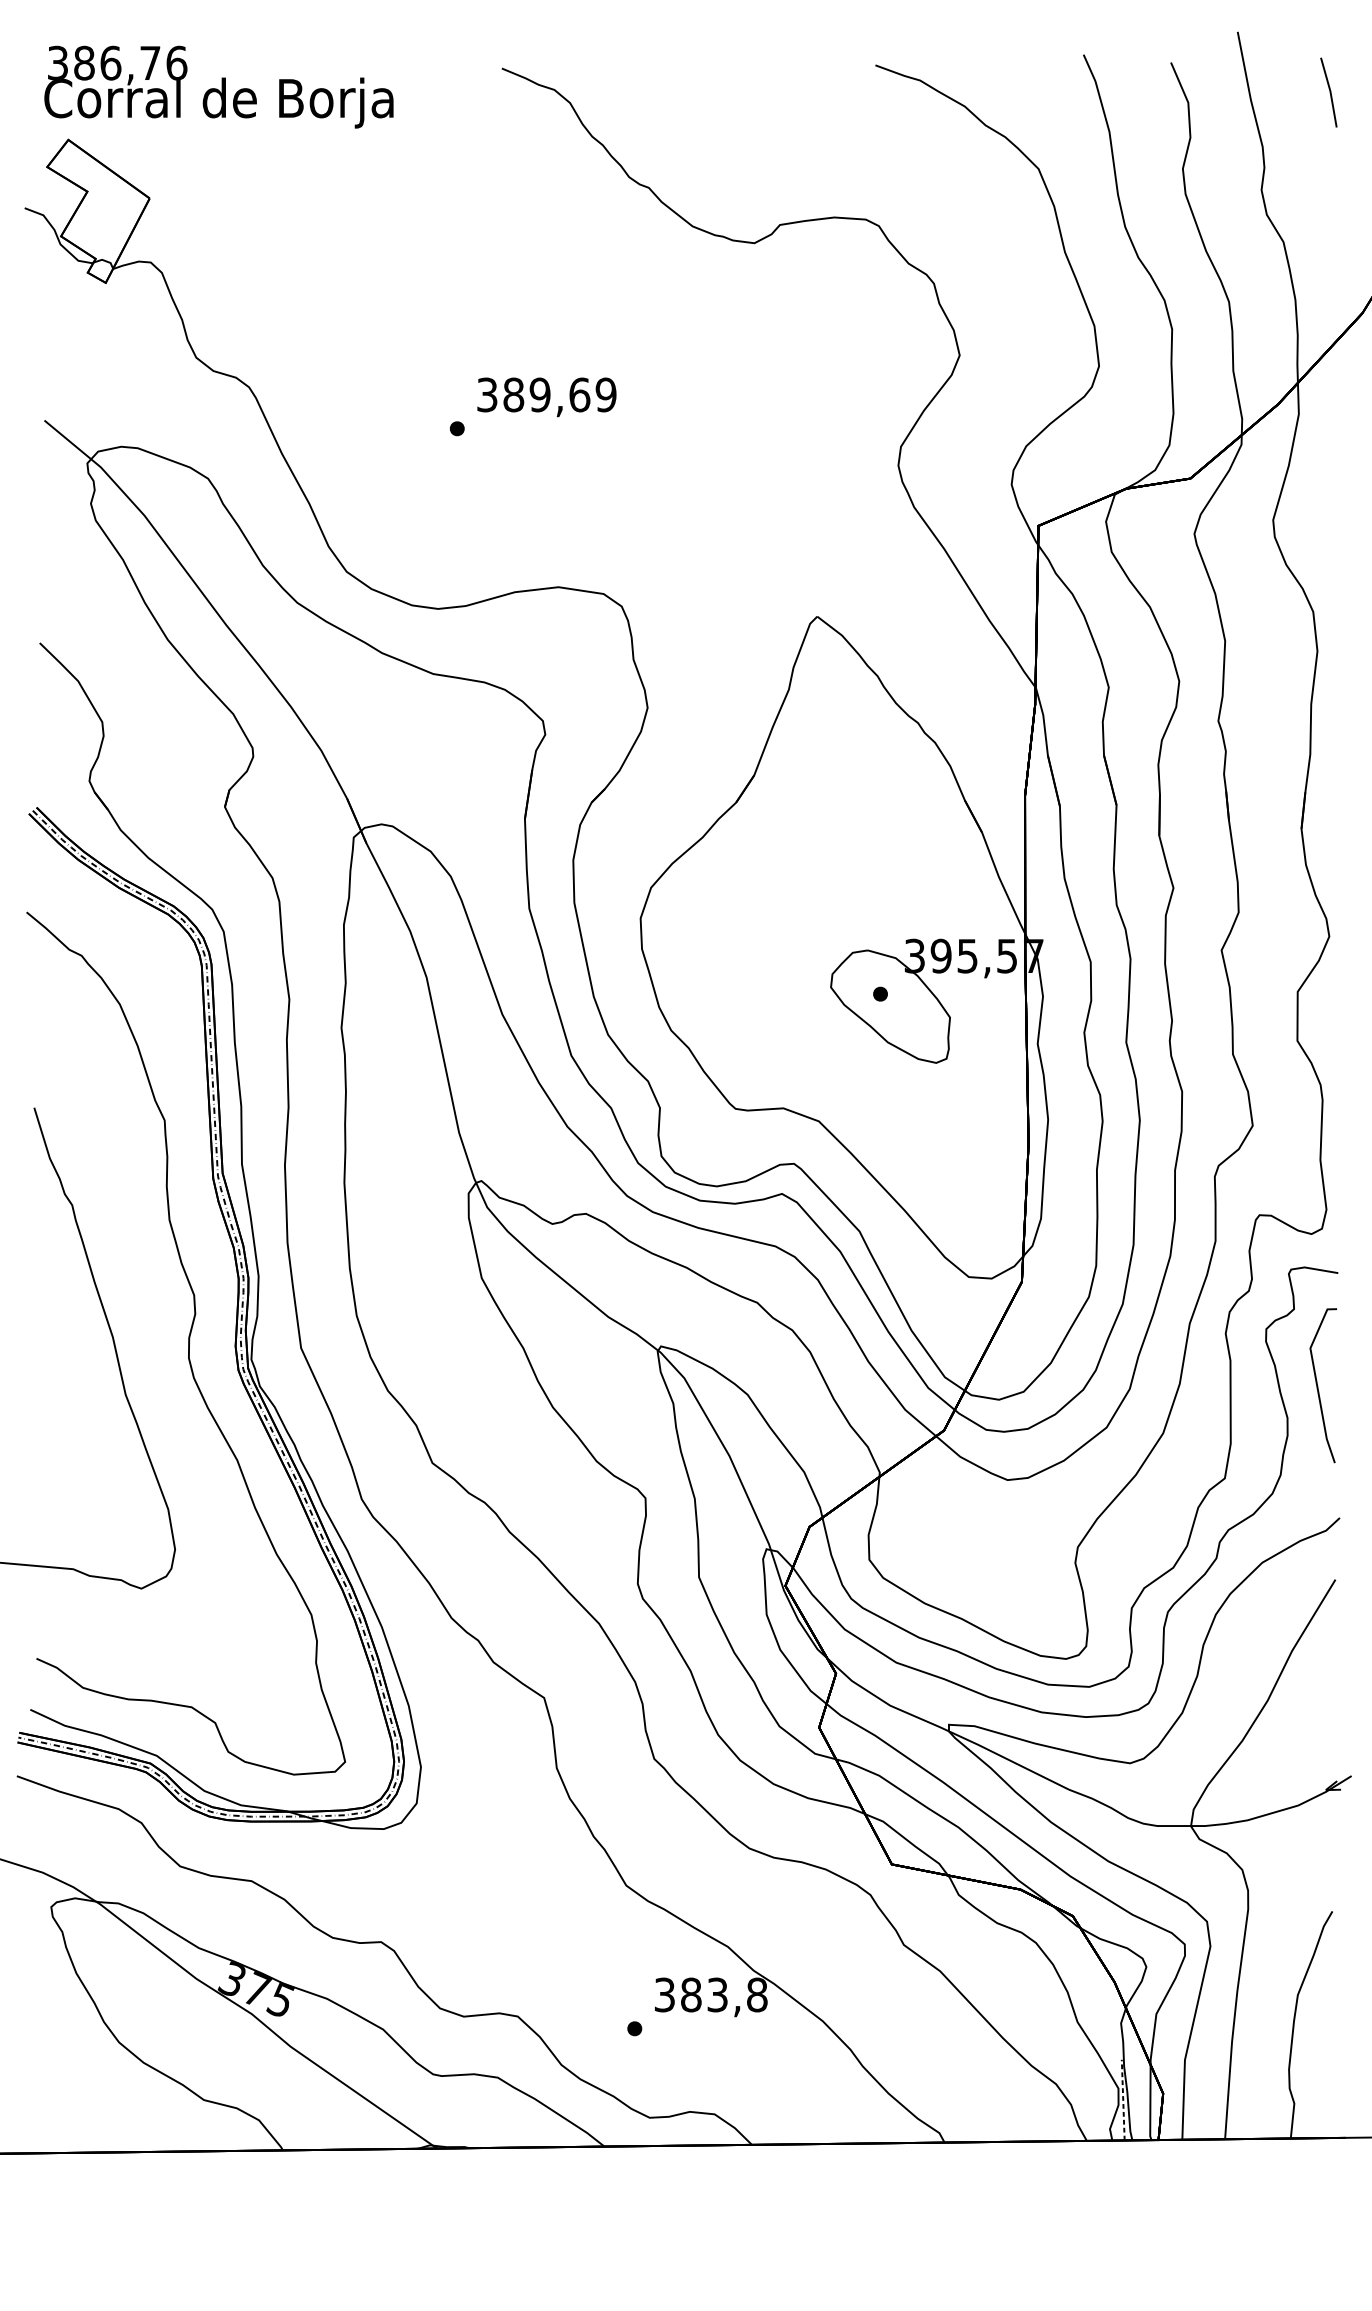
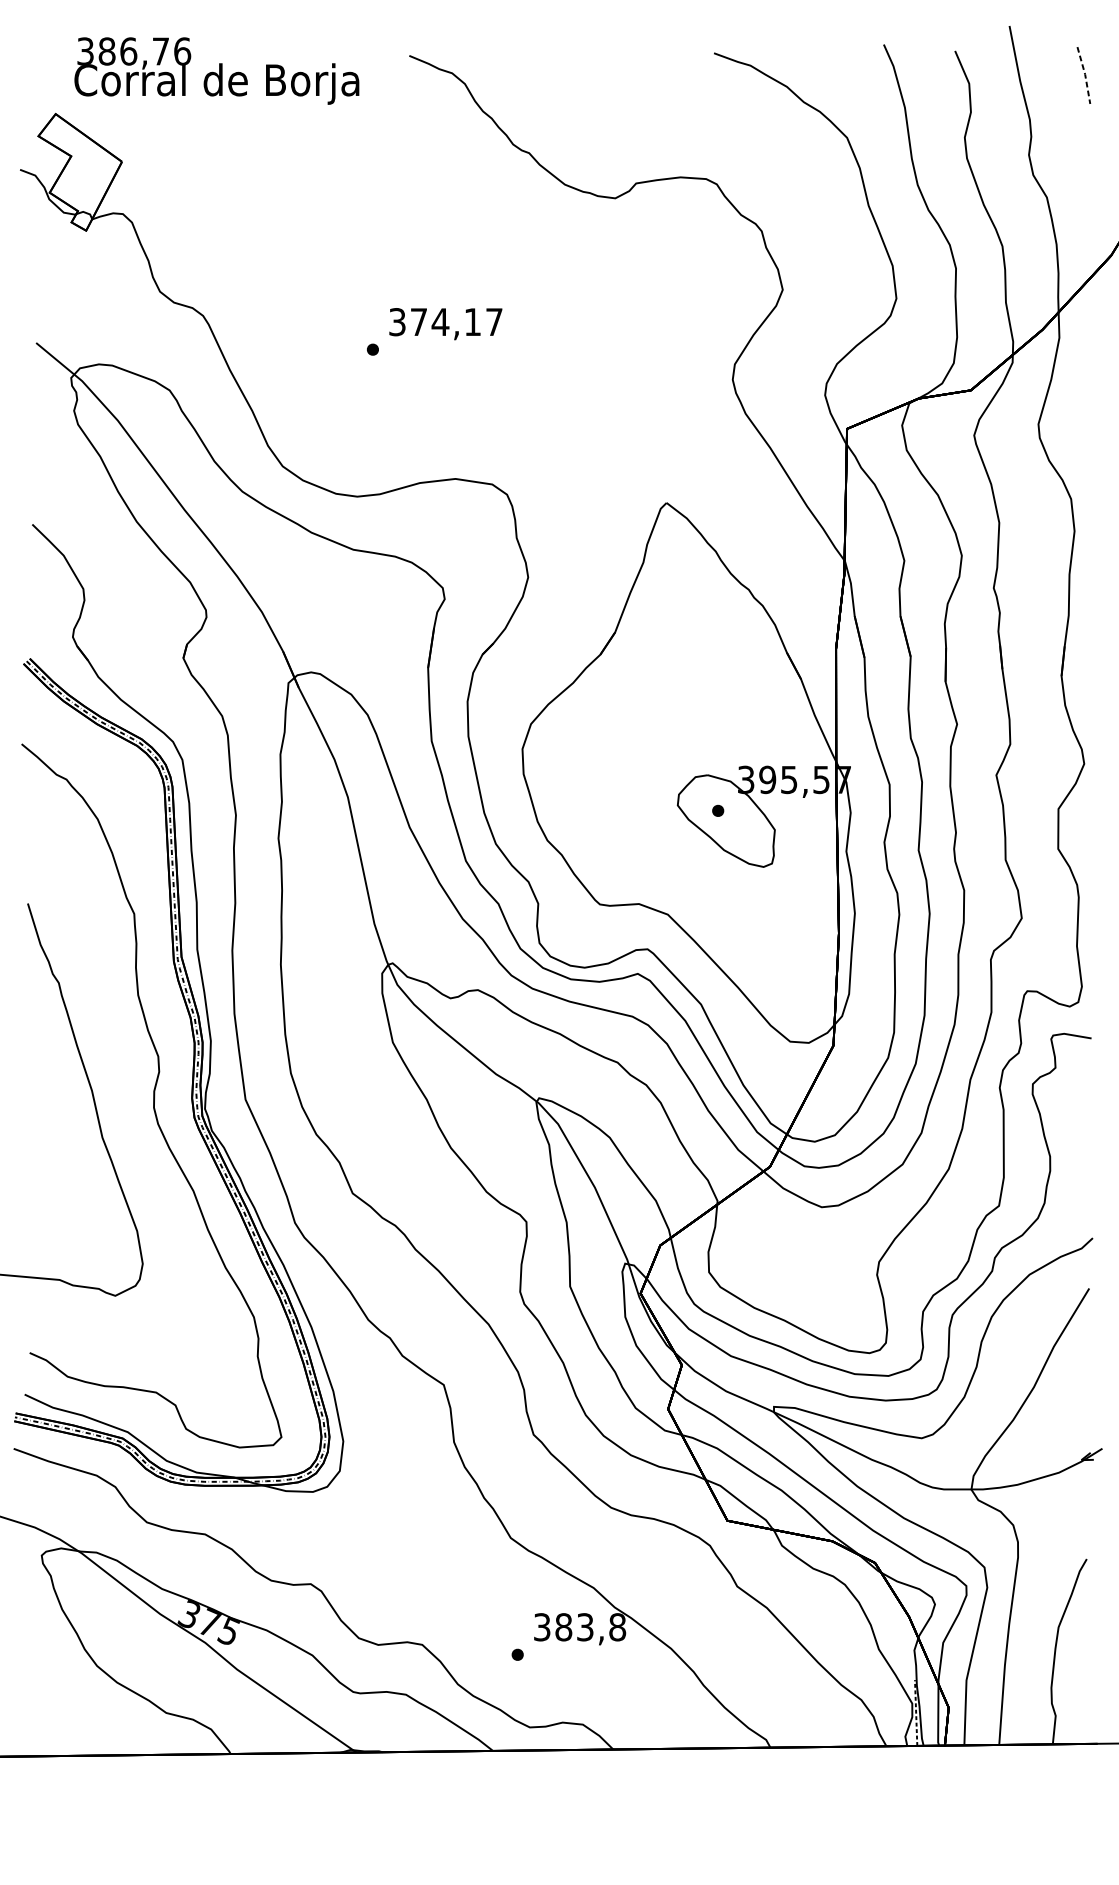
text: (218, 86) -> (216, 70), moved
line: (1330, 92) -> (1085, 75), solid -> dashed
text: (559, 394) -> (456, 321), 389,69 -> 374,17
line: (1318, 1386) -> (1075, 1130), removed

